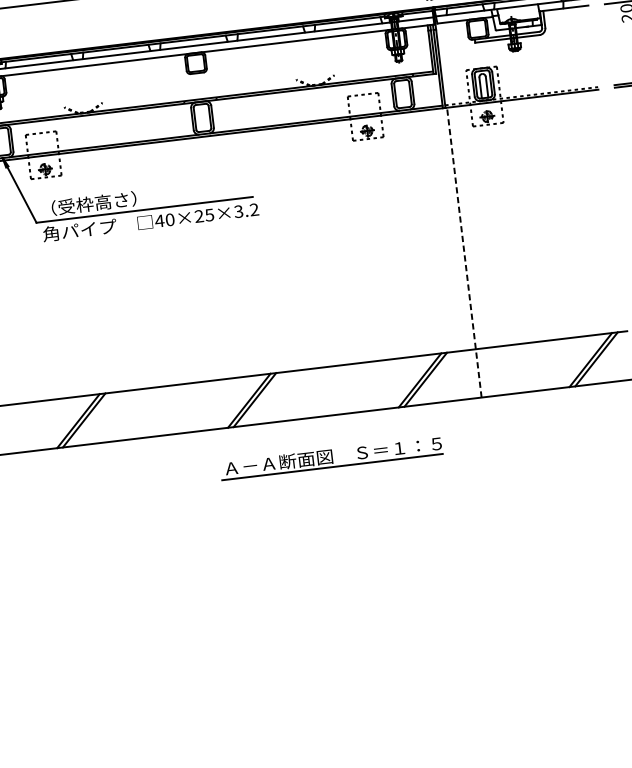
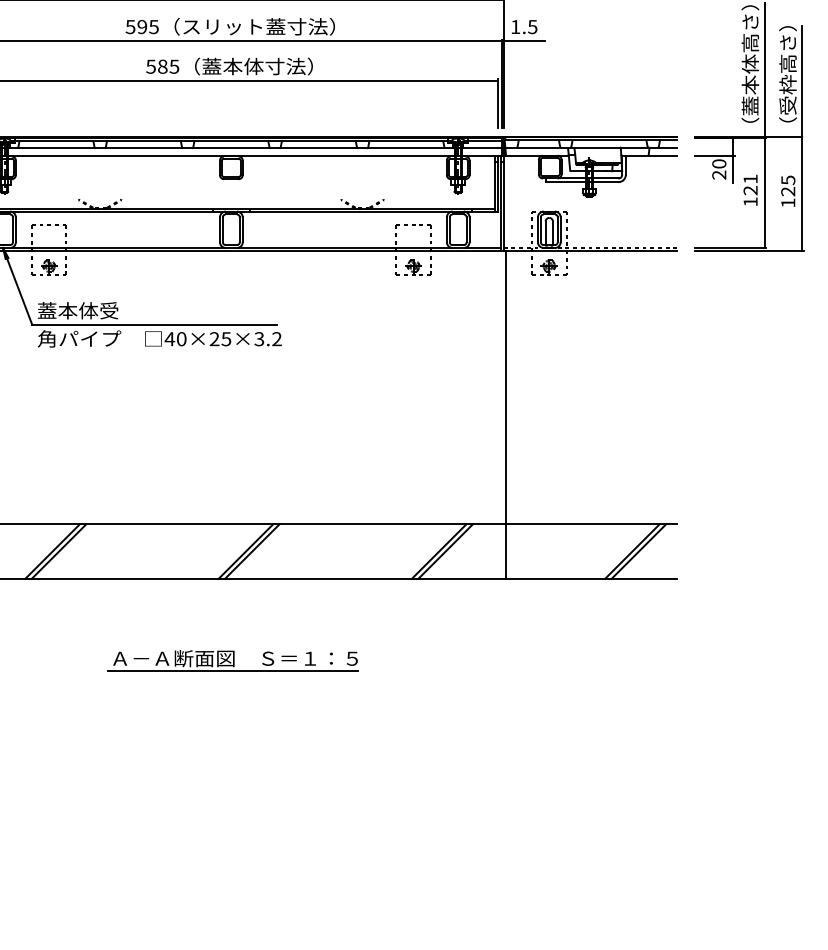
text: (88, 203) -> (92, 310), （受枠高さ） -> 蓋本体受
line: (464, 252) -> (505, 414), dashed -> solid
part: (331, 458) -> (232, 660), moved

